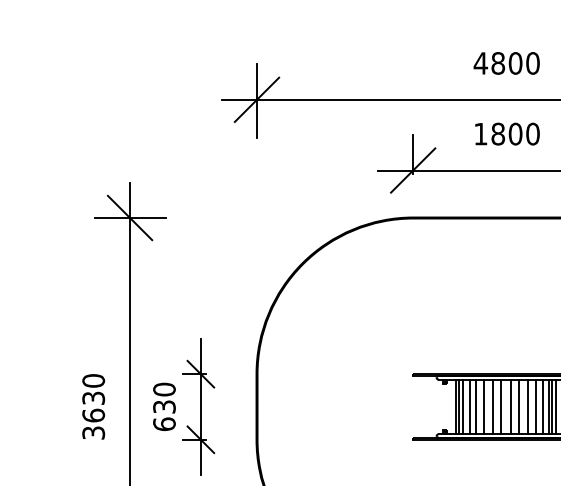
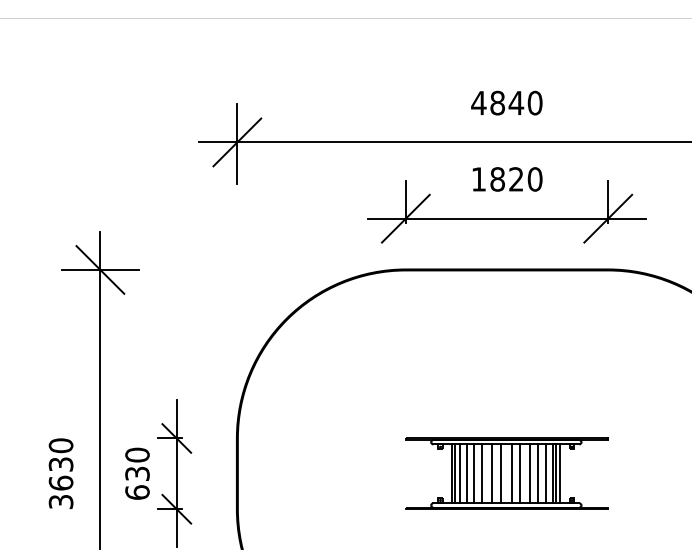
text: (515, 62) -> (516, 102), 4800 -> 4840
text: (515, 134) -> (516, 179), 1800 -> 1820

